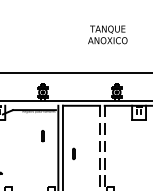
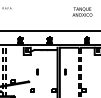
part: (42, 134) -> (37, 71), moved

